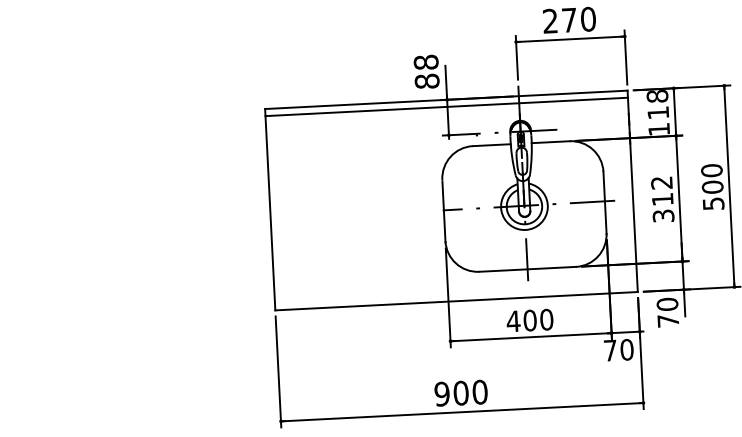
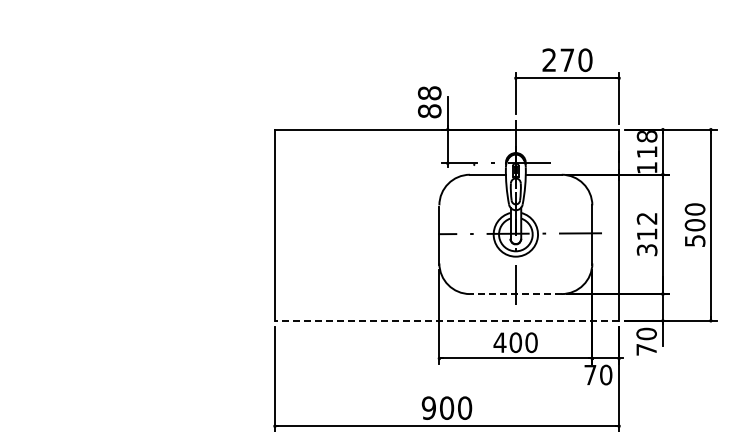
line: (446, 107) -> (446, 136), removed
line: (527, 269) -> (515, 294), solid -> dashed
line: (455, 300) -> (446, 320), solid -> dashed

